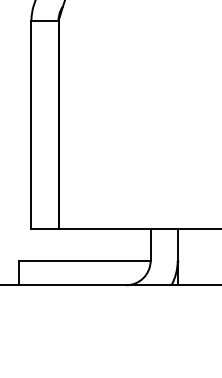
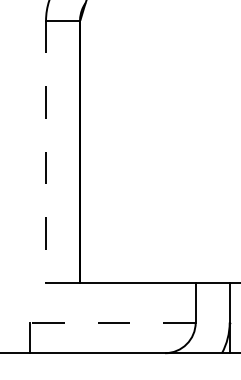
line: (31, 125) -> (46, 152), solid -> dashed
line: (84, 261) -> (112, 323), solid -> dashed

